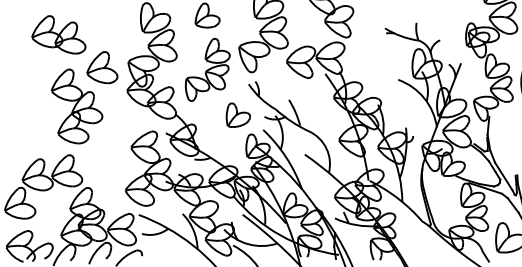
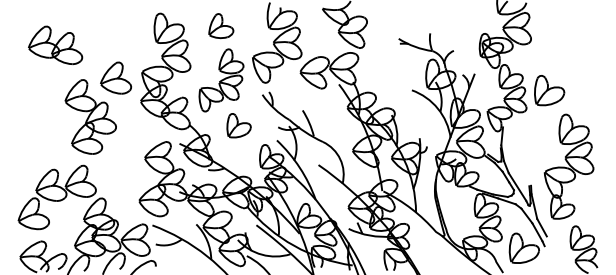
part: (58, 34) -> (55, 44), moved
part: (237, 115) -> (238, 125), moved

